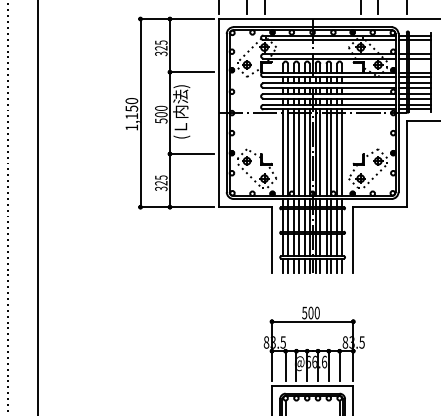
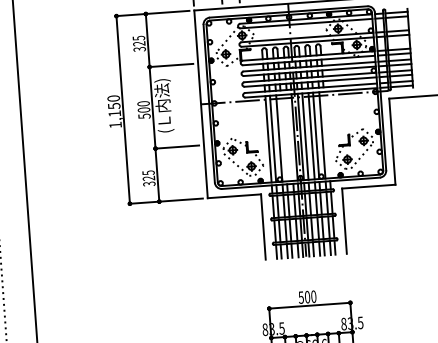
line: (298, 152) -> (283, 137), removed
line: (304, 152) -> (289, 137), removed
line: (341, 152) -> (326, 134), removed

